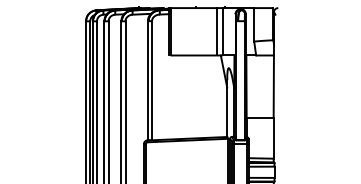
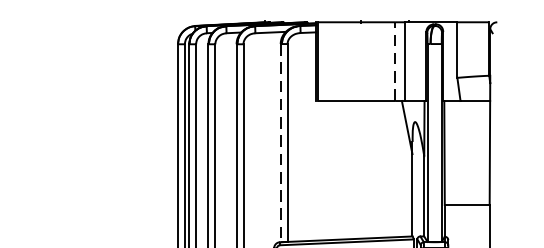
line: (216, 31) -> (394, 61), solid -> dashed
line: (147, 80) -> (280, 142), solid -> dashed

